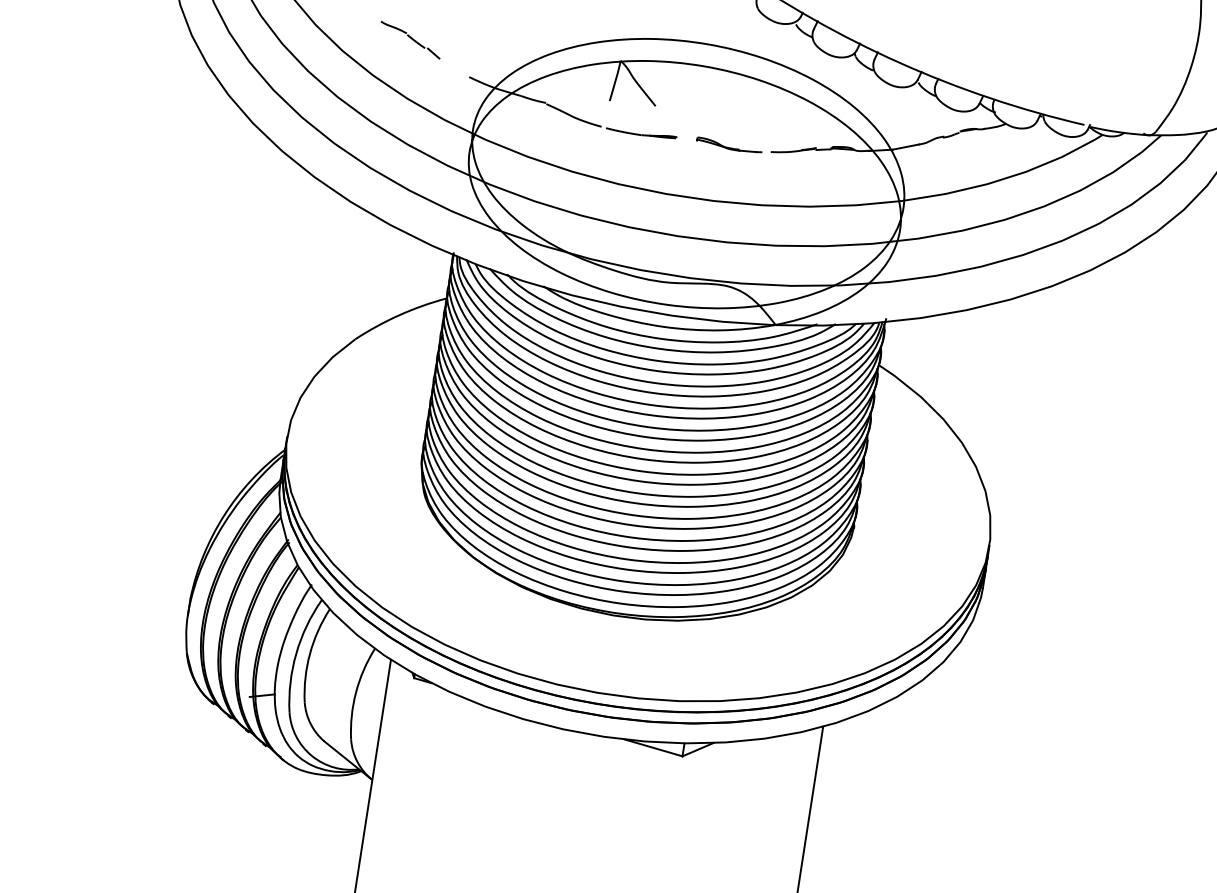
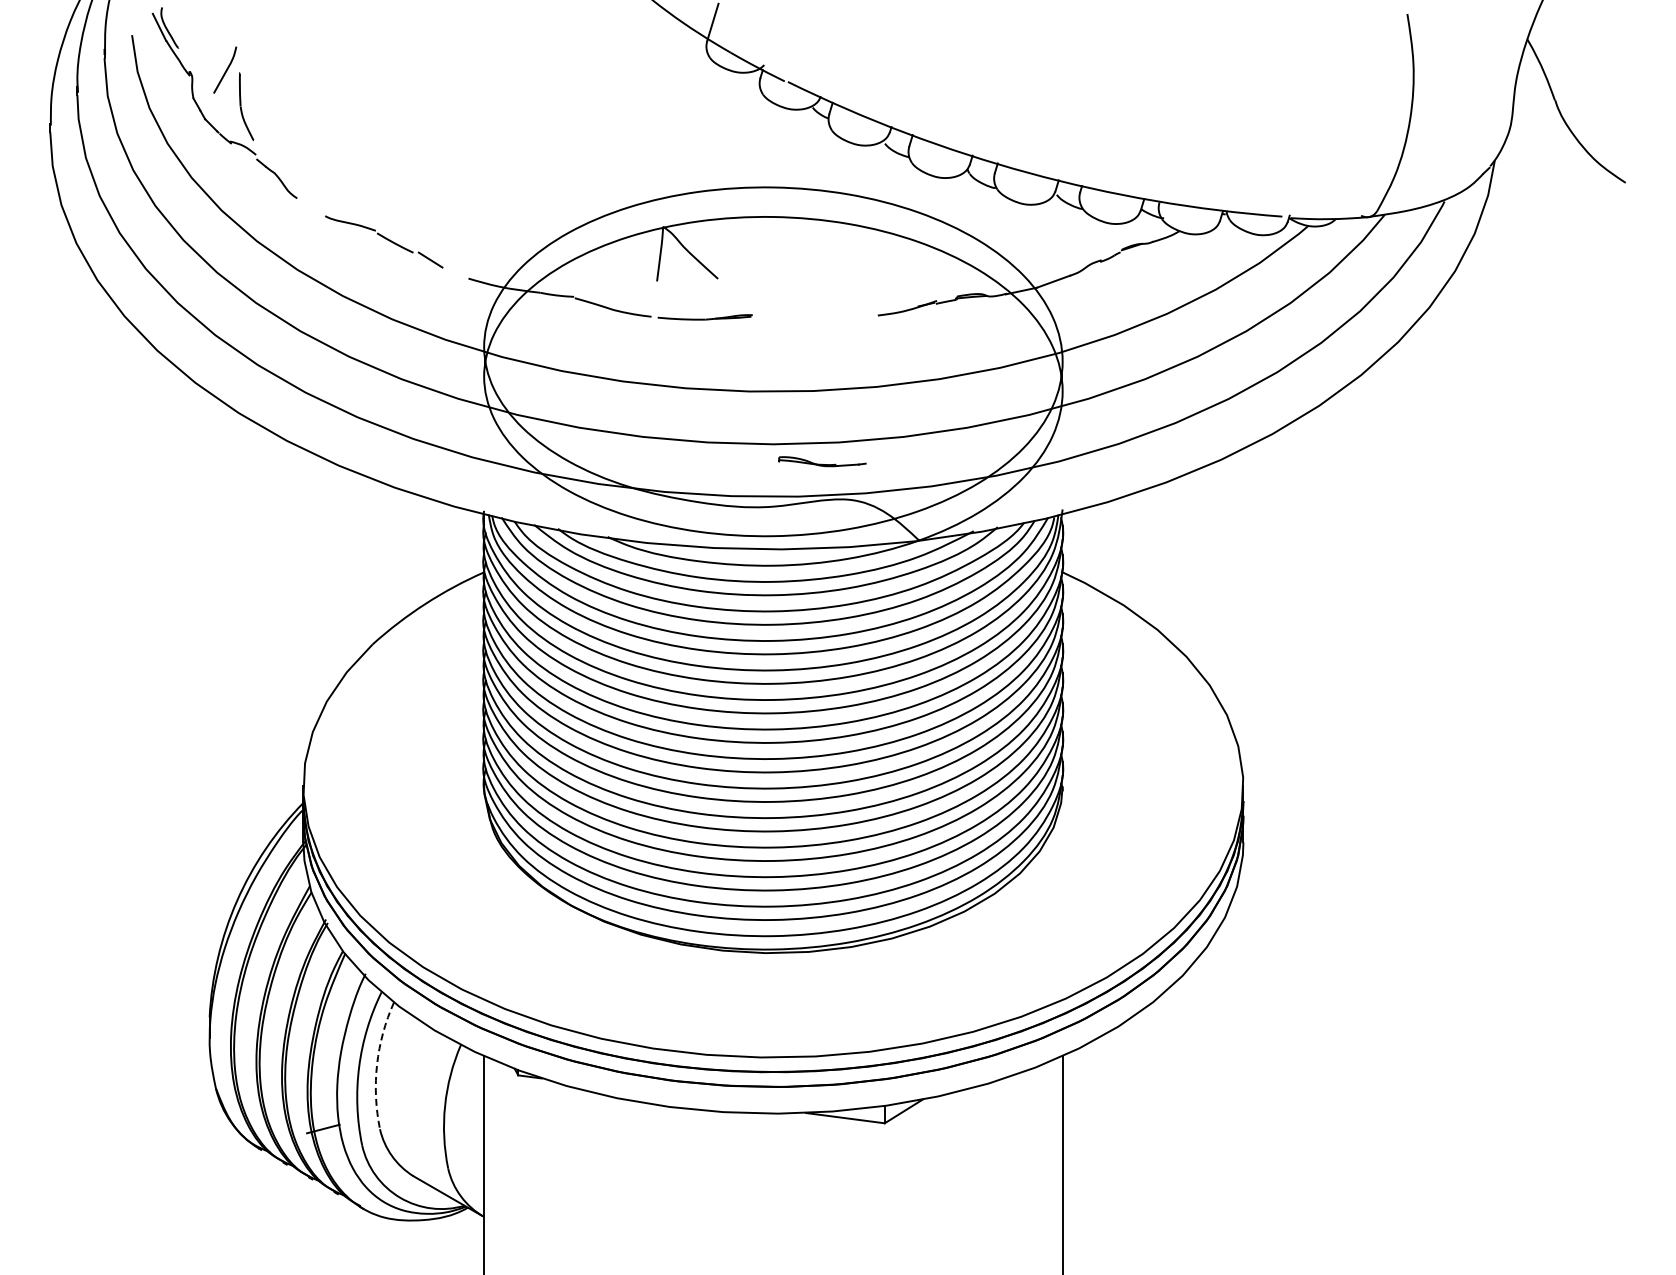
part: (409, 40) -> (383, 242), size x1.4
part: (729, 145) -> (822, 461), moved
arc: (310, 653) -> (377, 1064), solid -> dashed

